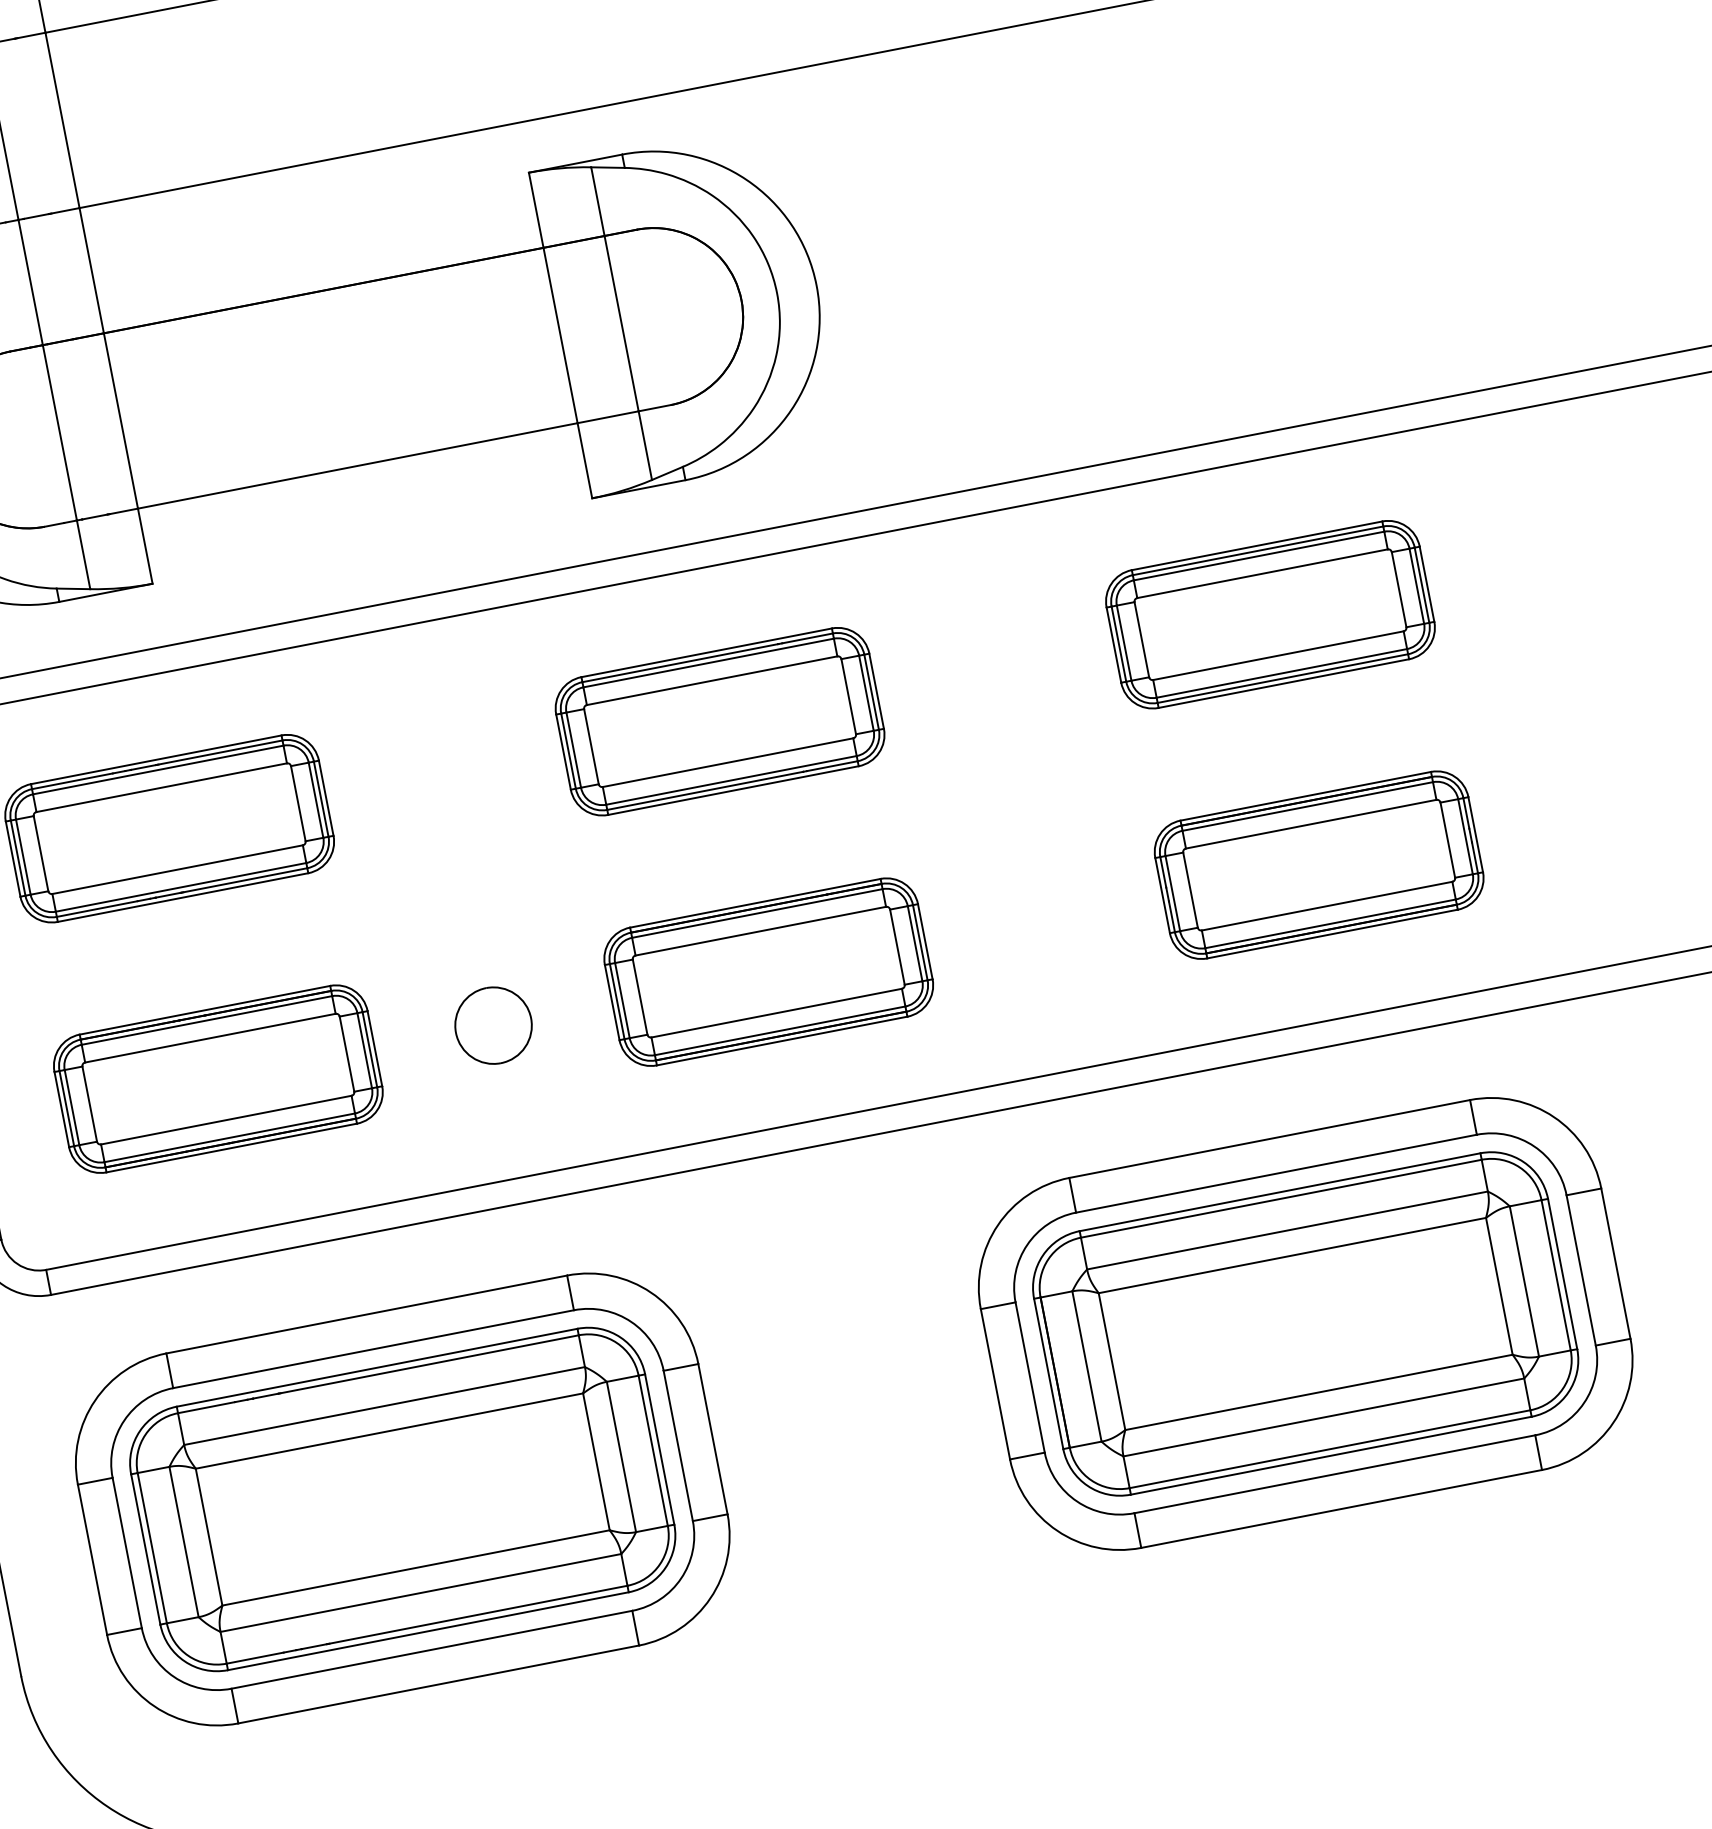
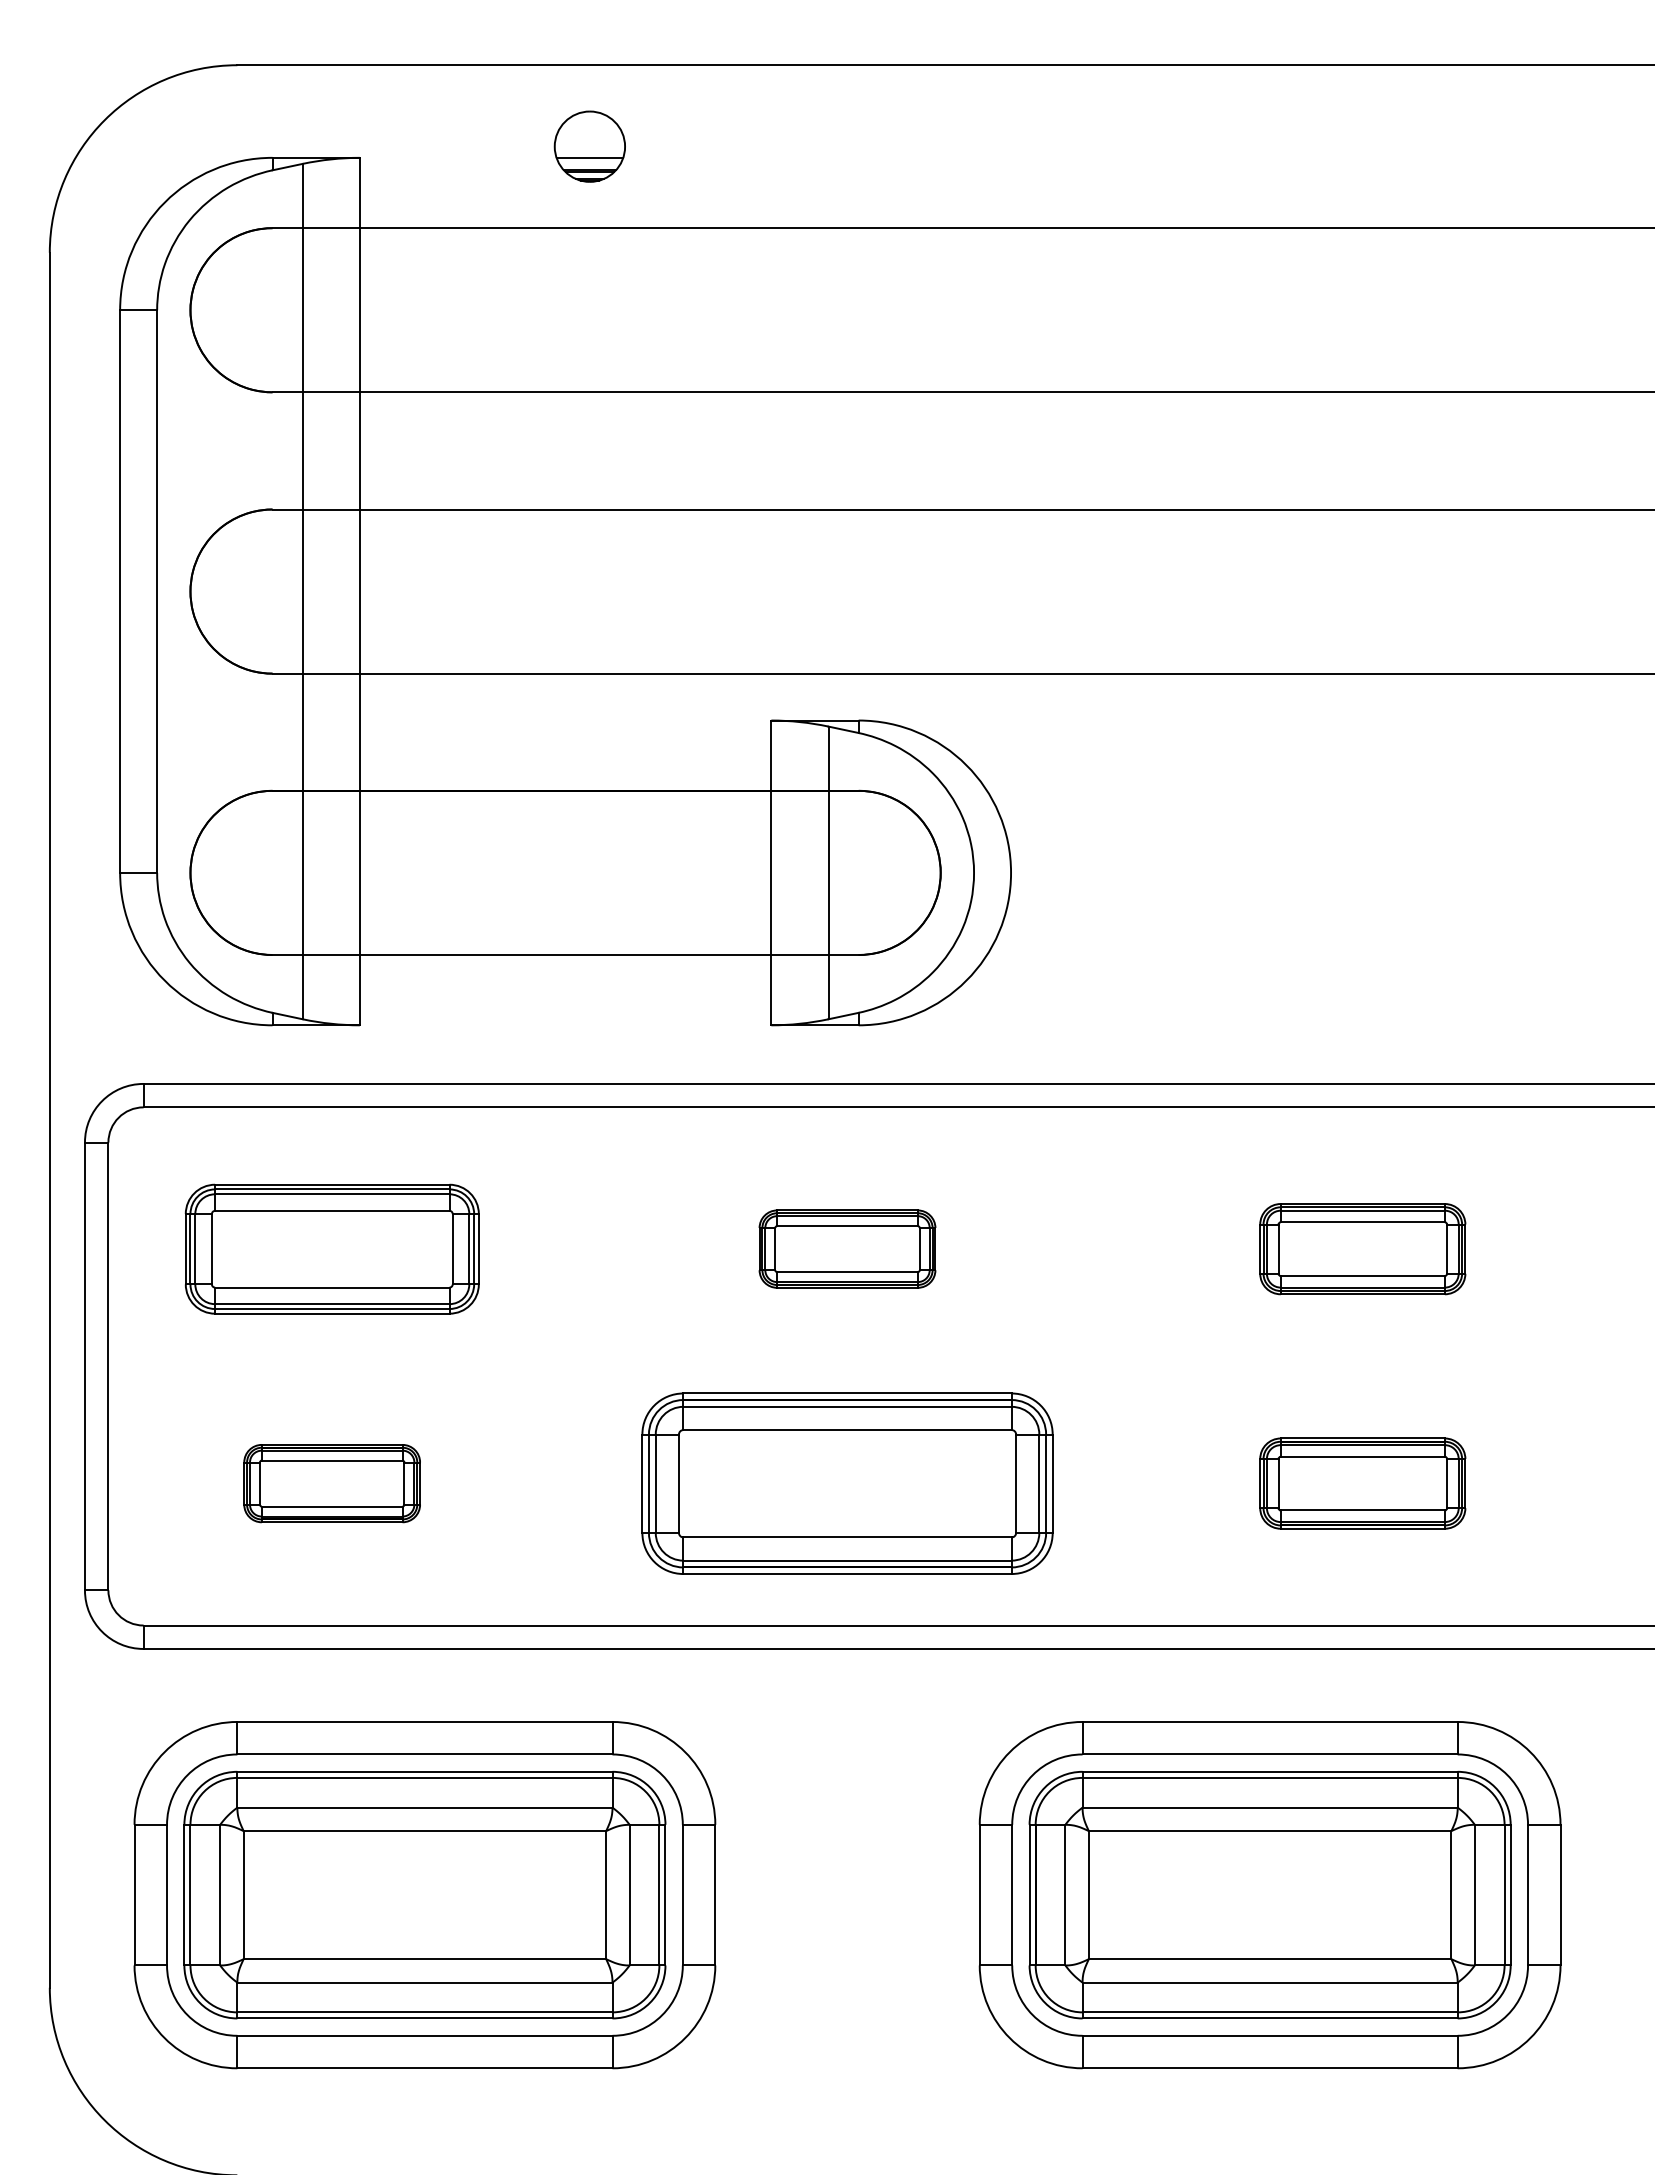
part: (1270, 613) -> (1362, 1248), size x0.7
part: (719, 720) -> (847, 1248), size x0.6
part: (1318, 865) -> (1362, 1483), size x0.7
part: (768, 971) -> (847, 1483), size x1.4
part: (493, 1025) -> (589, 1483), removed
part: (217, 1079) -> (331, 1483), size x0.6

